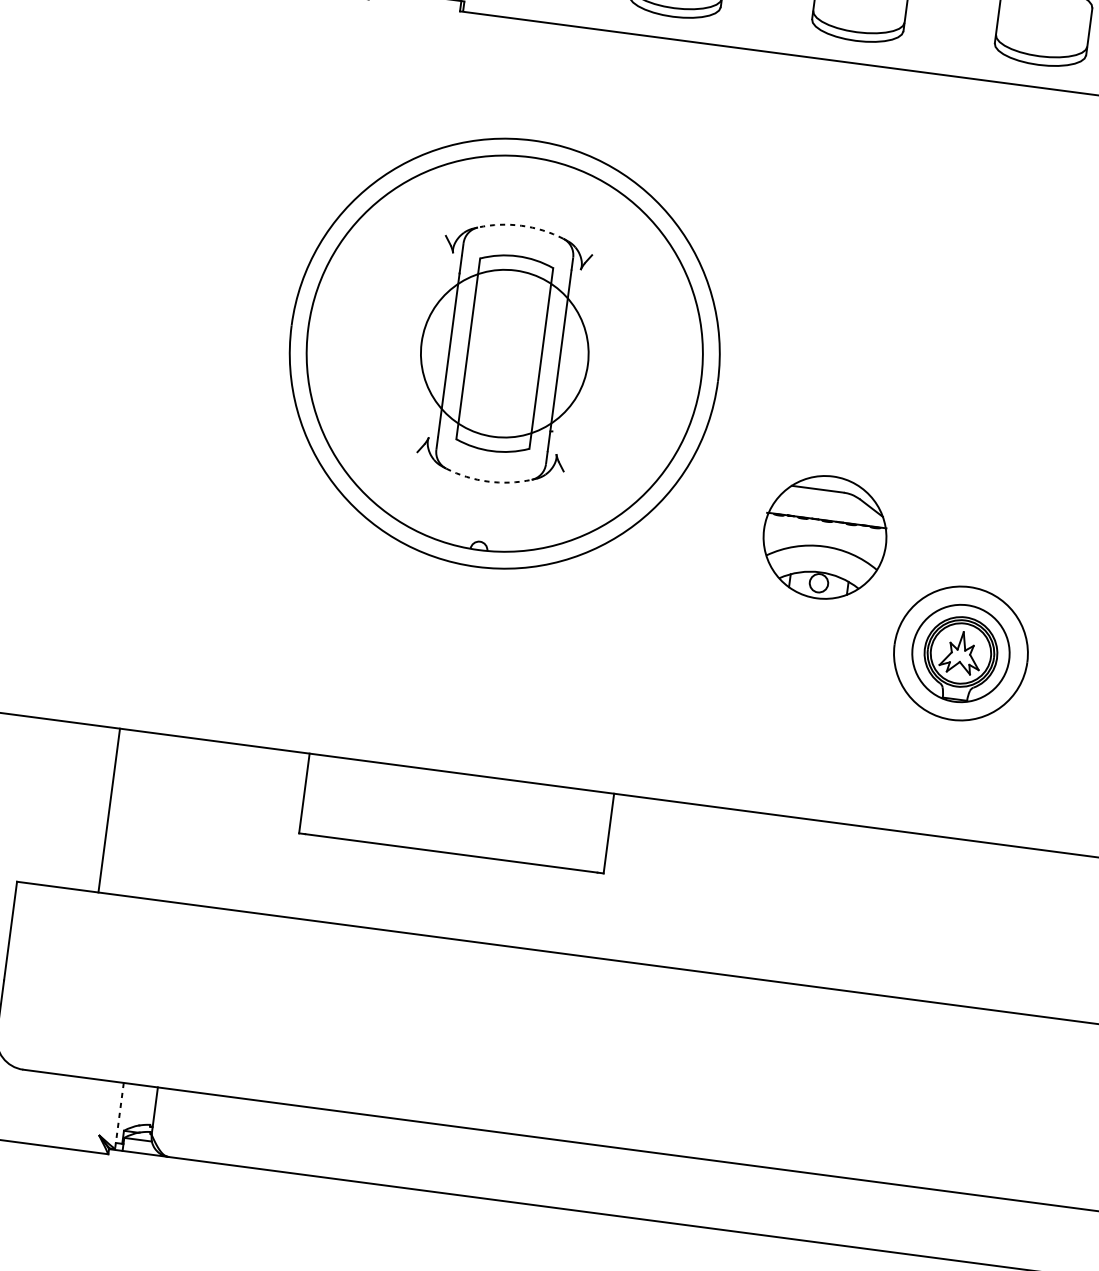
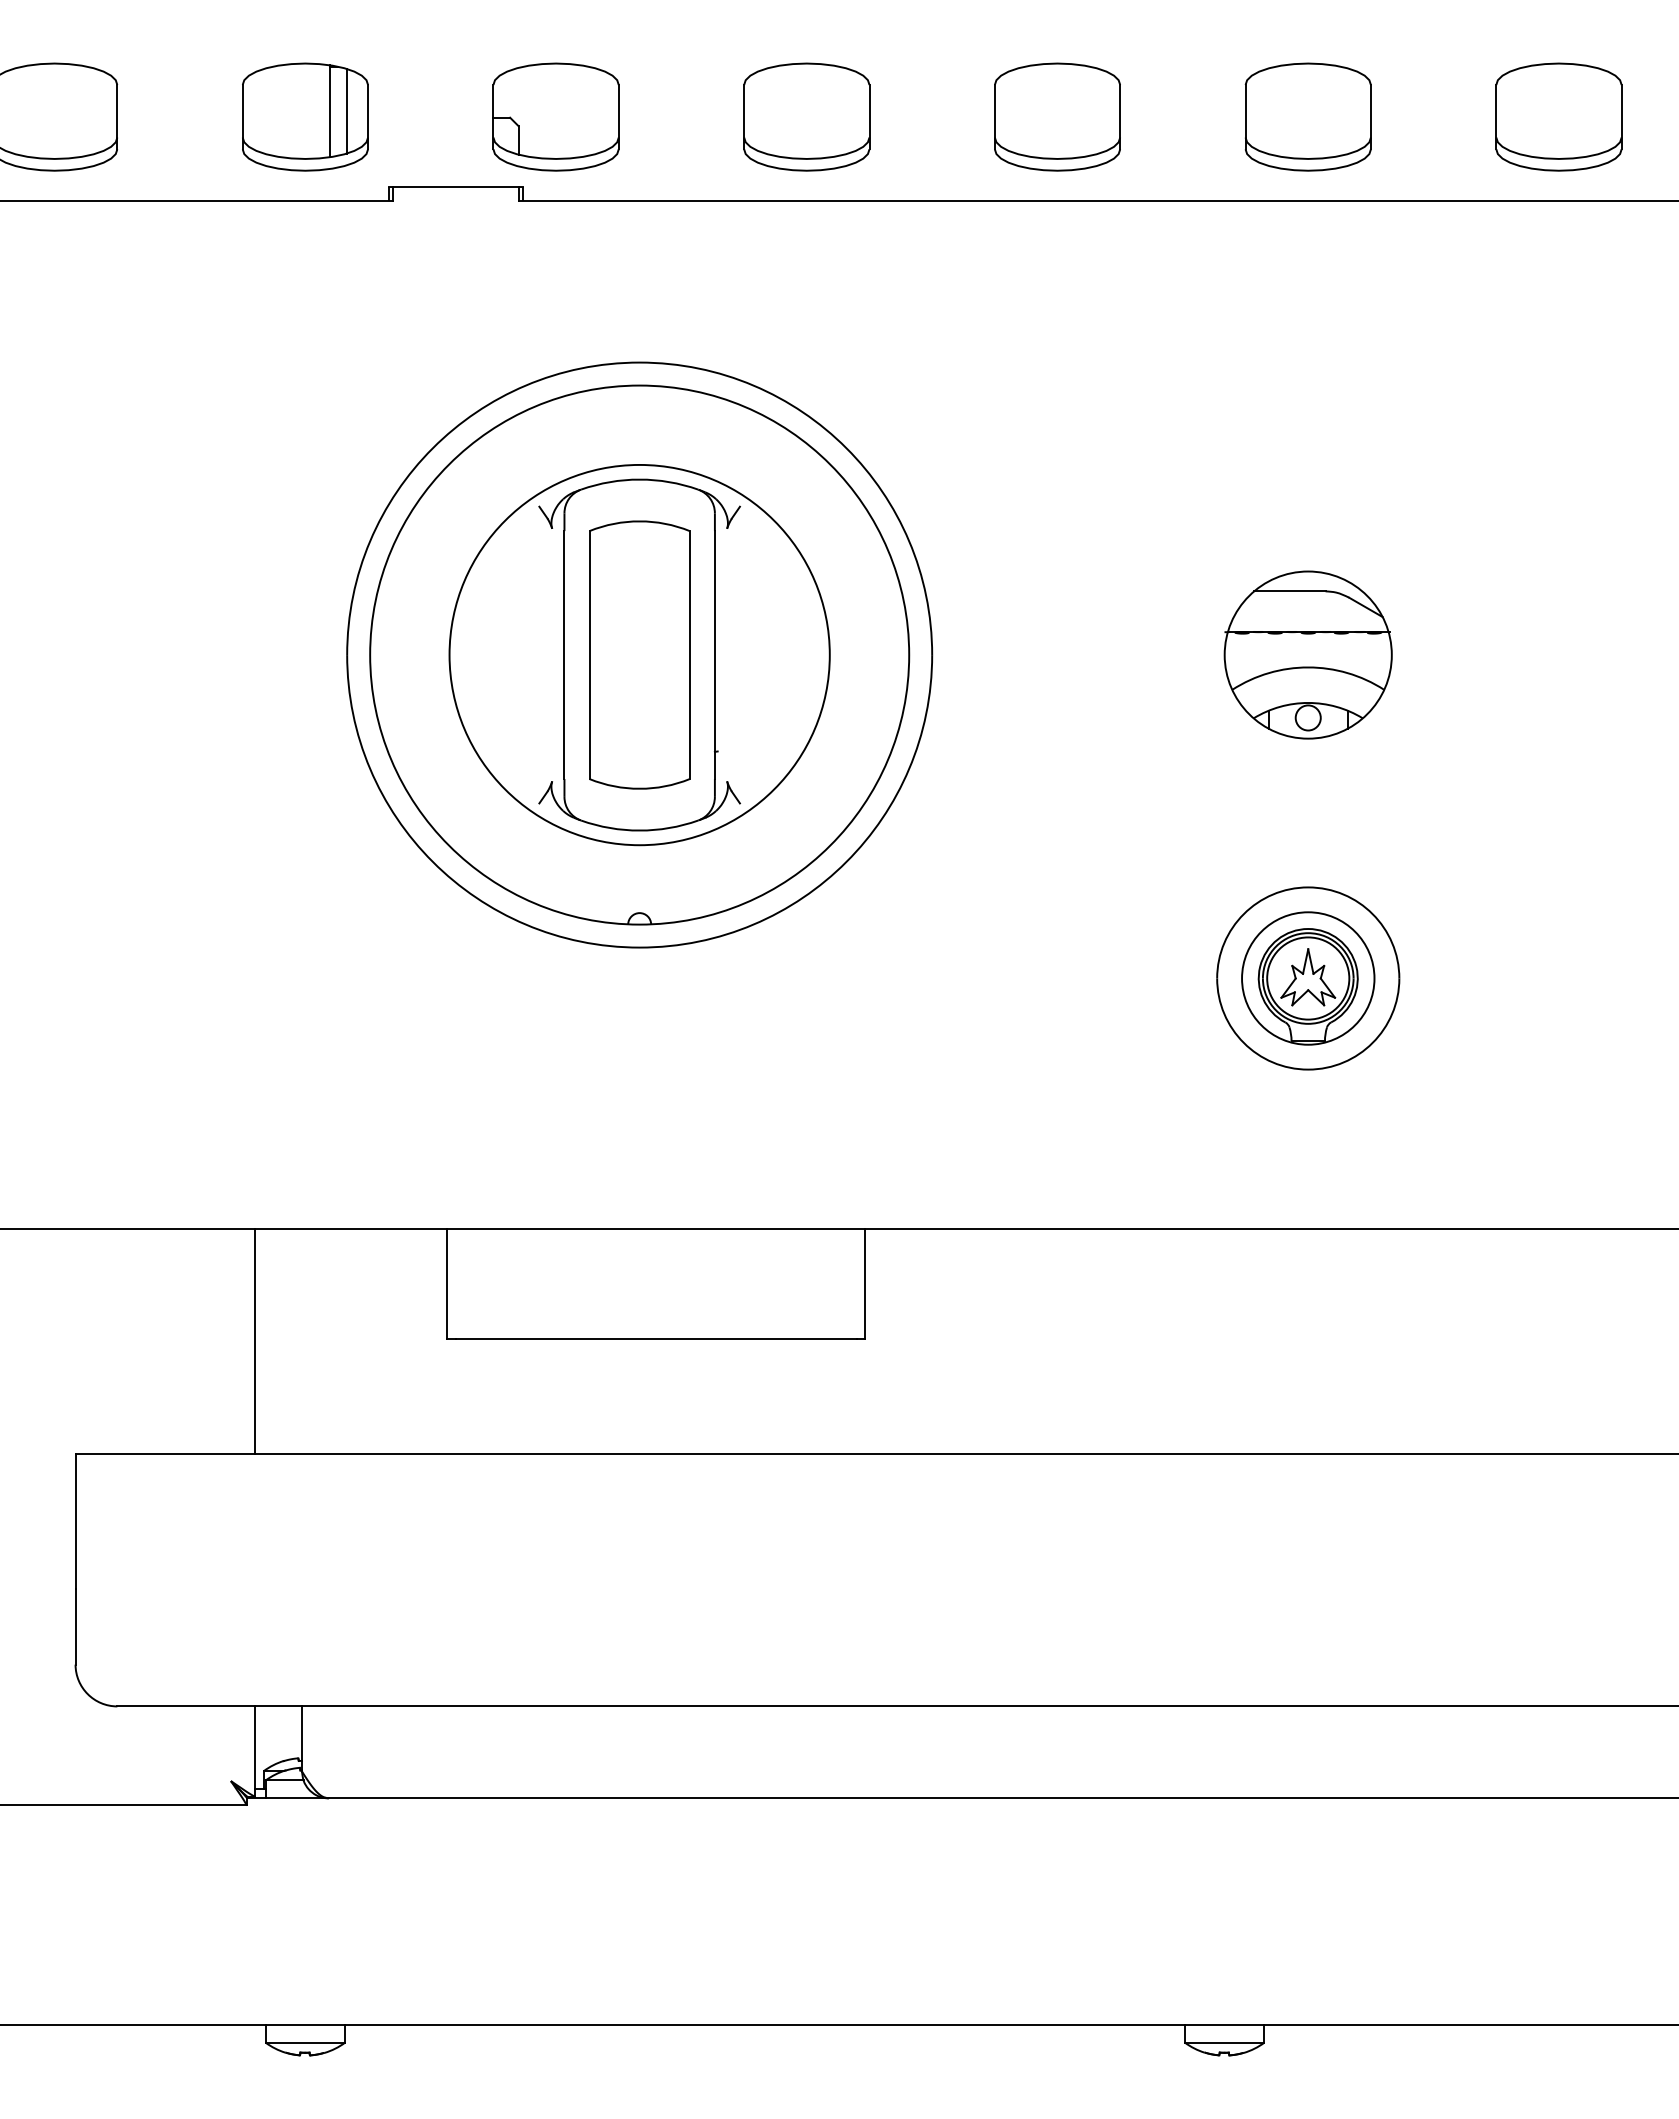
arc: (521, 225) -> (639, 479), dashed -> solid
circle: (504, 353) -> (639, 654), size x1.67
arc: (487, 481) -> (639, 830), dashed -> solid
part: (824, 536) -> (1307, 654), moved
line: (109, 810) -> (255, 1341), moved
line: (119, 1116) -> (255, 1752), dashed -> solid

